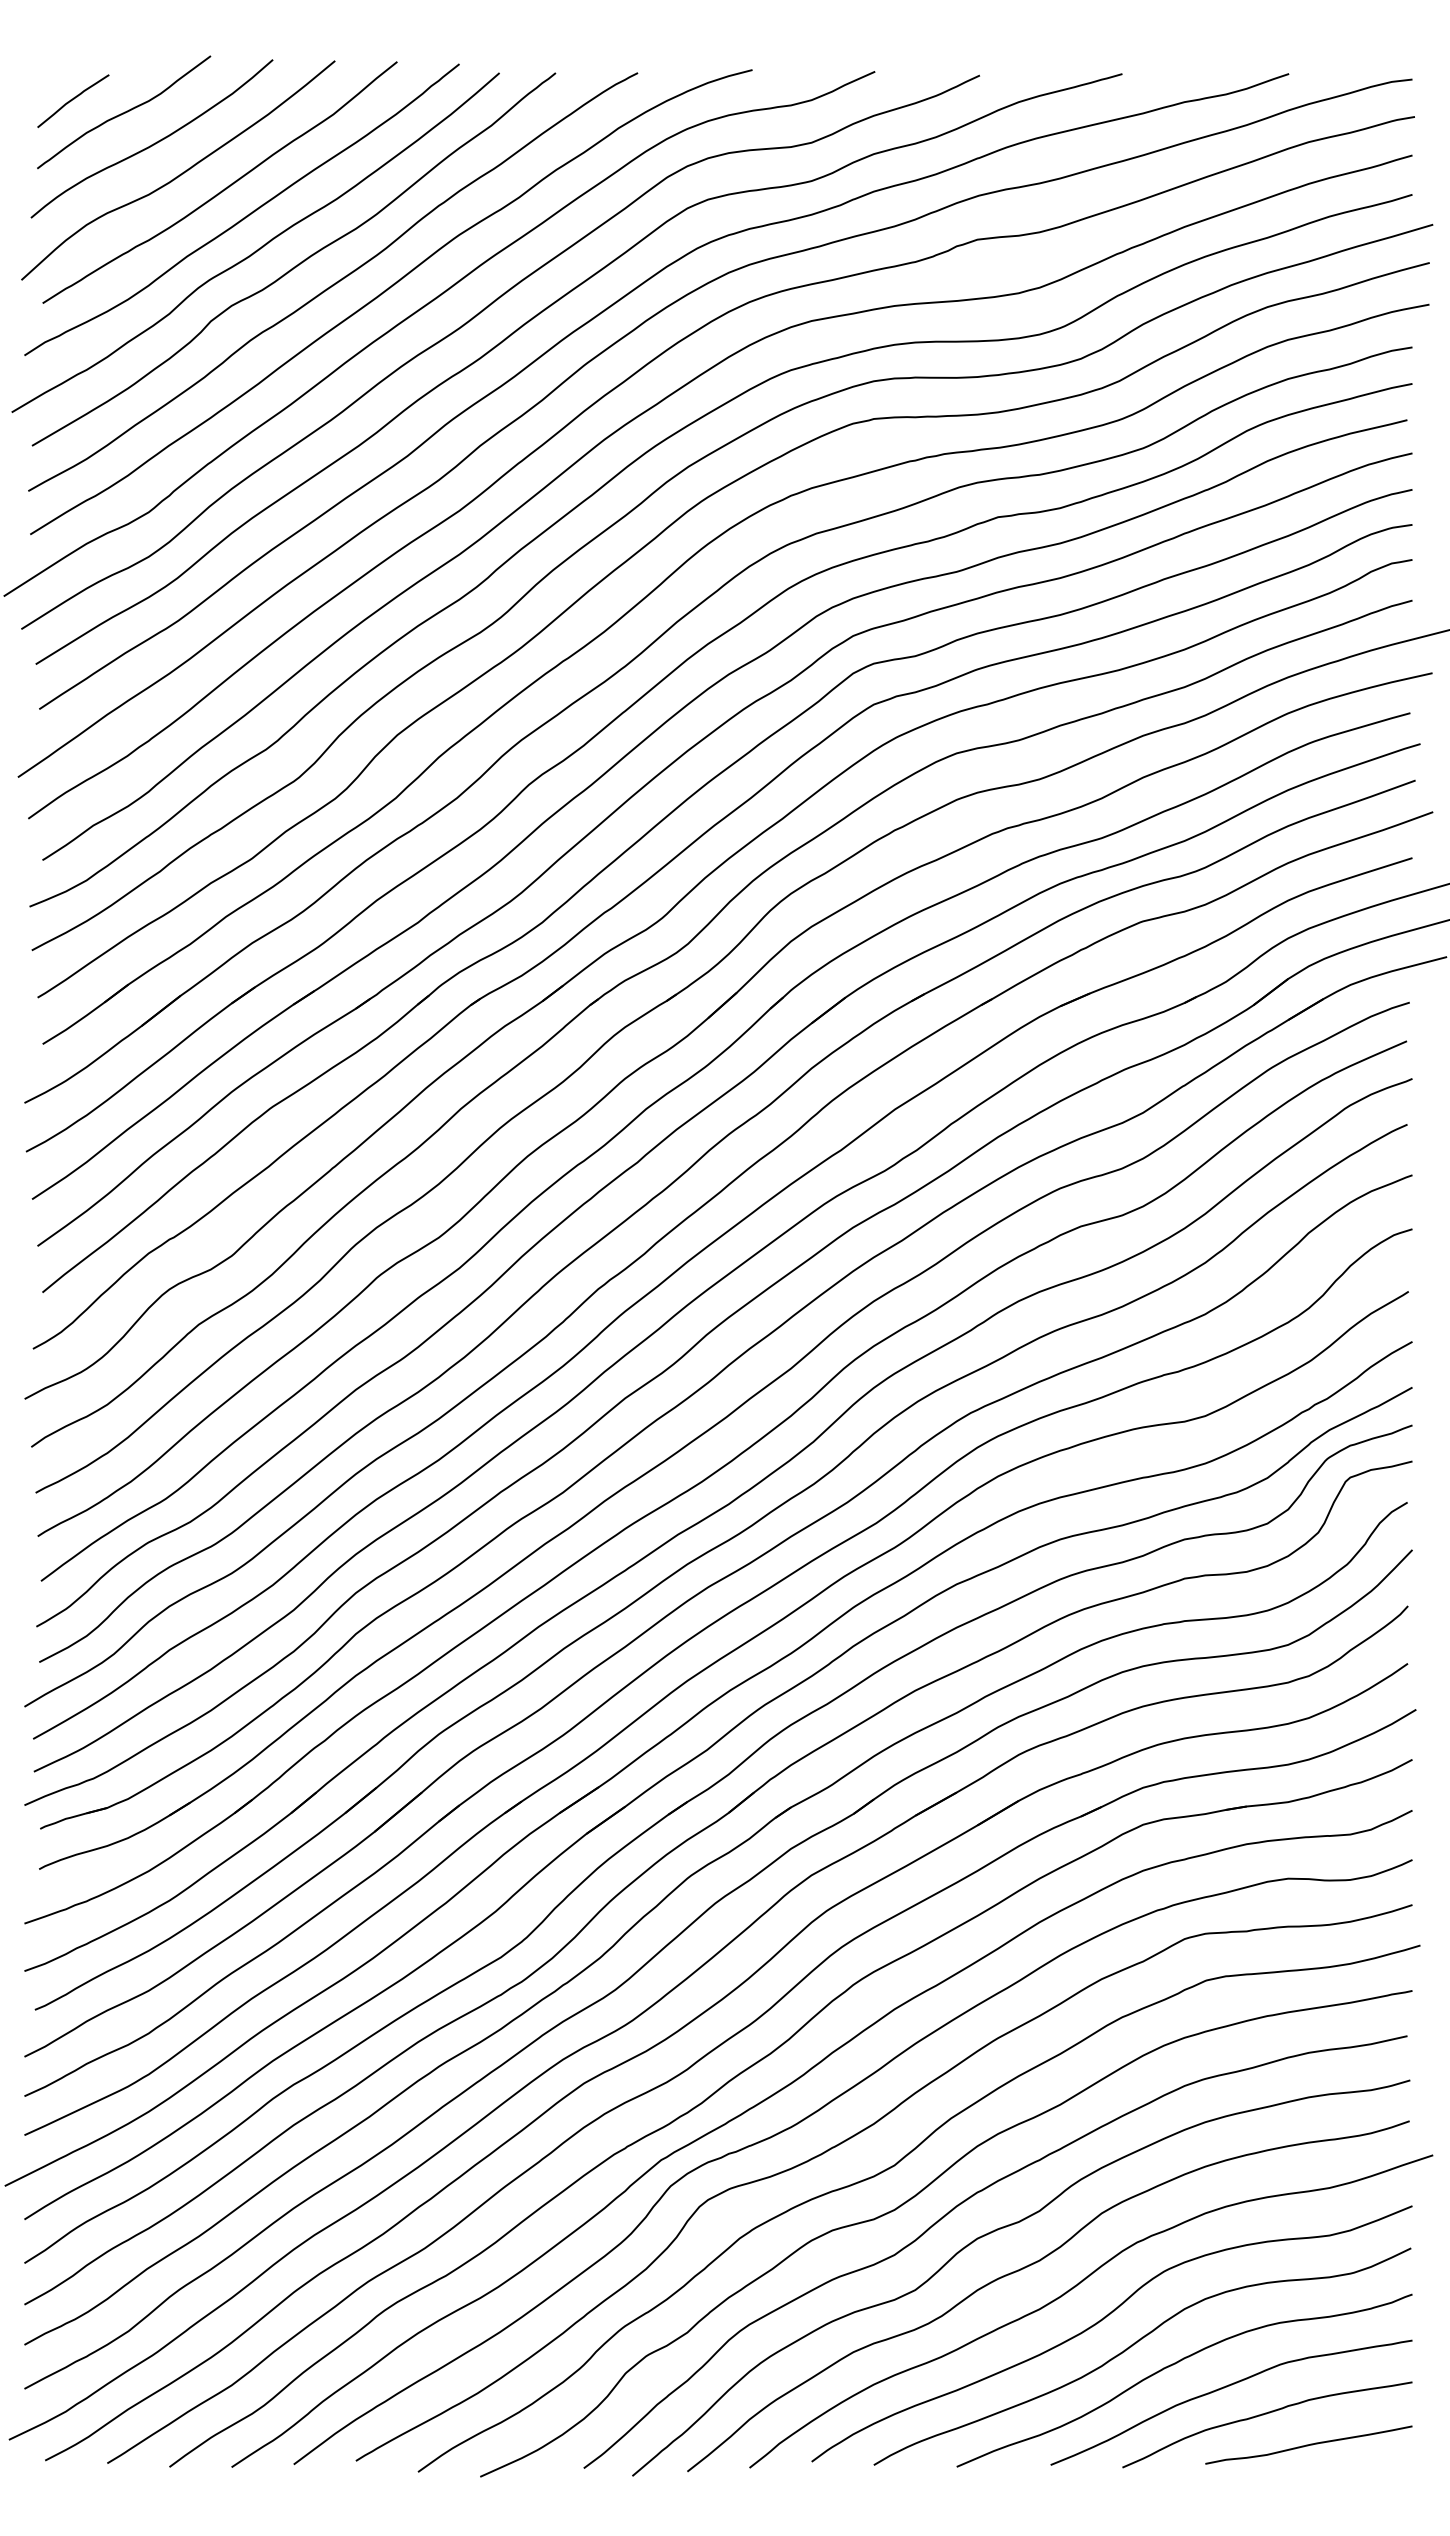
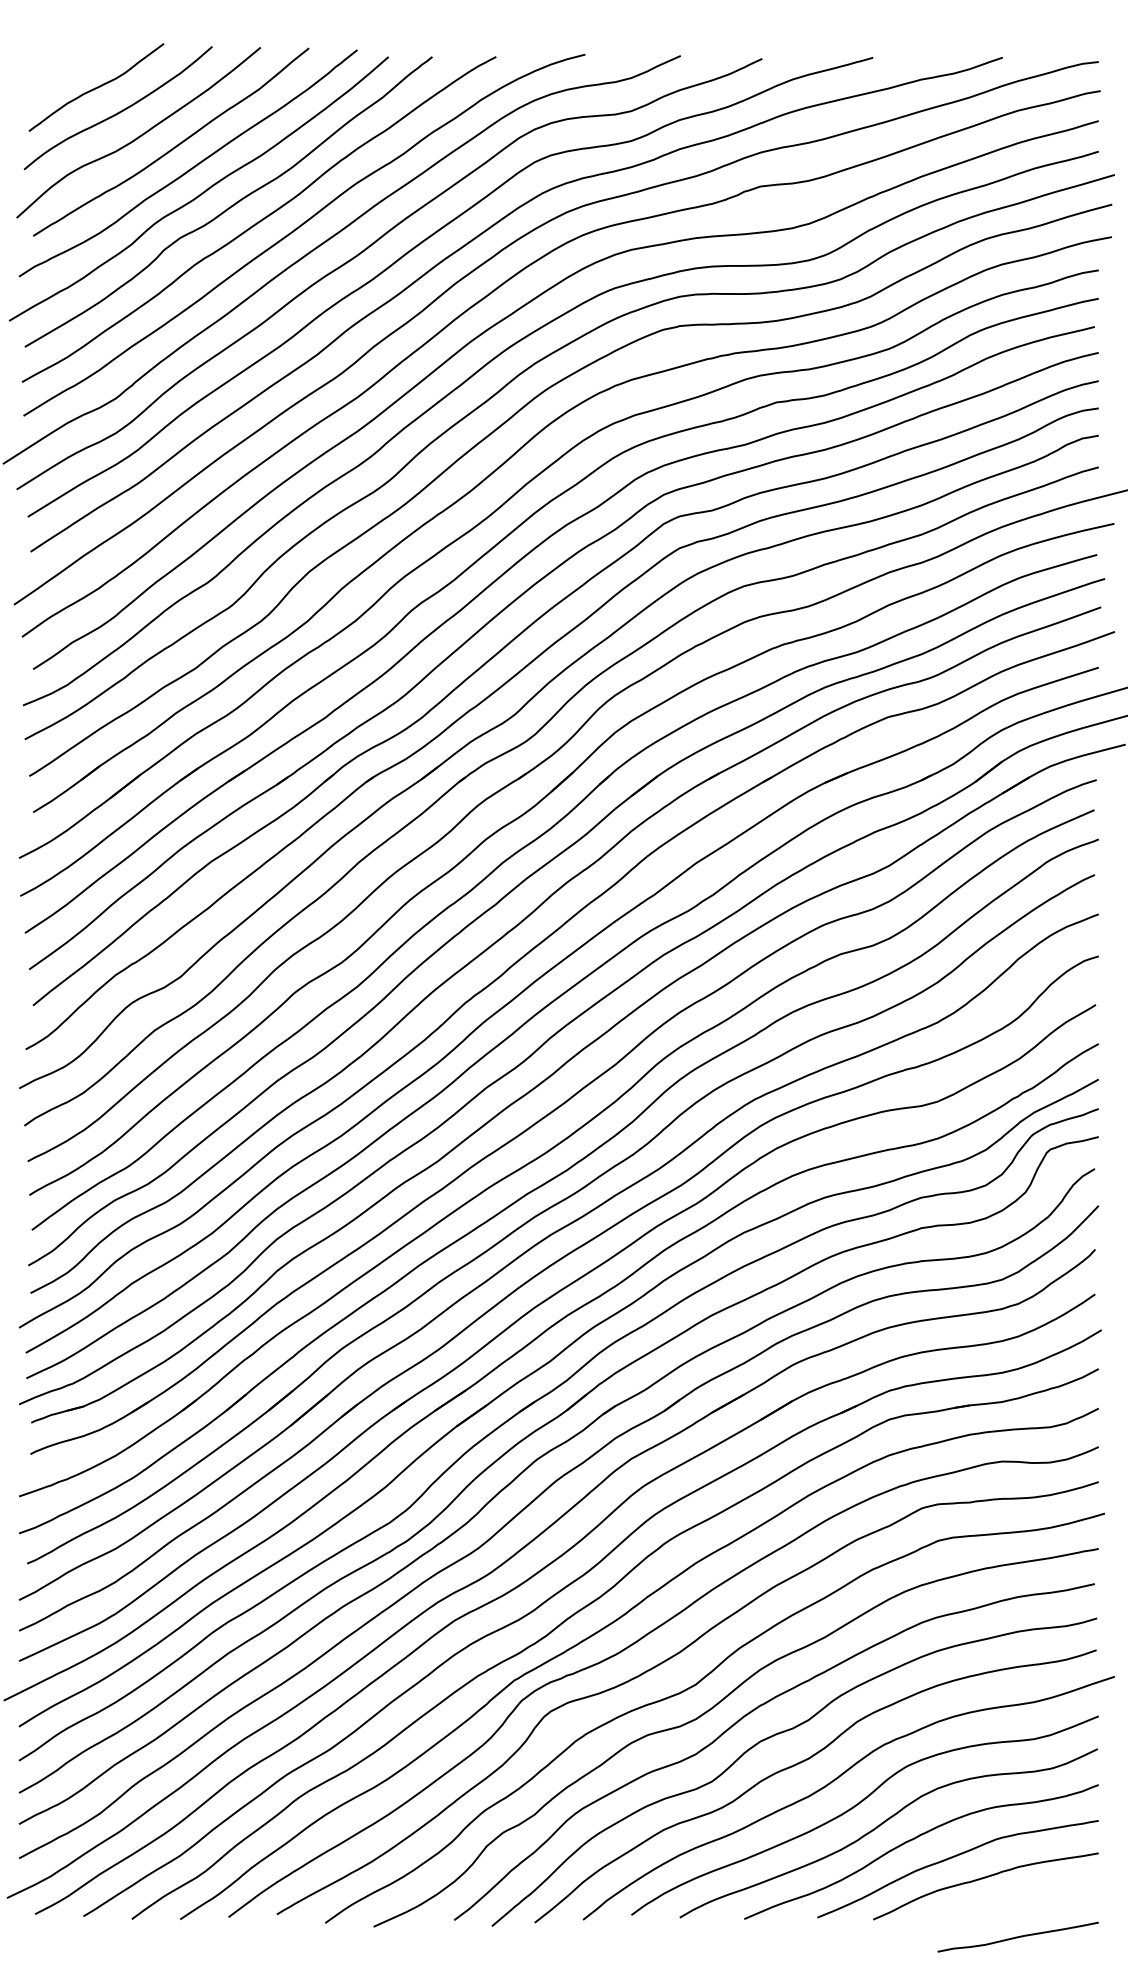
curve: (72, 100) -> (56, 78), removed
curve: (1308, 2444) -> (1017, 1936), moved

